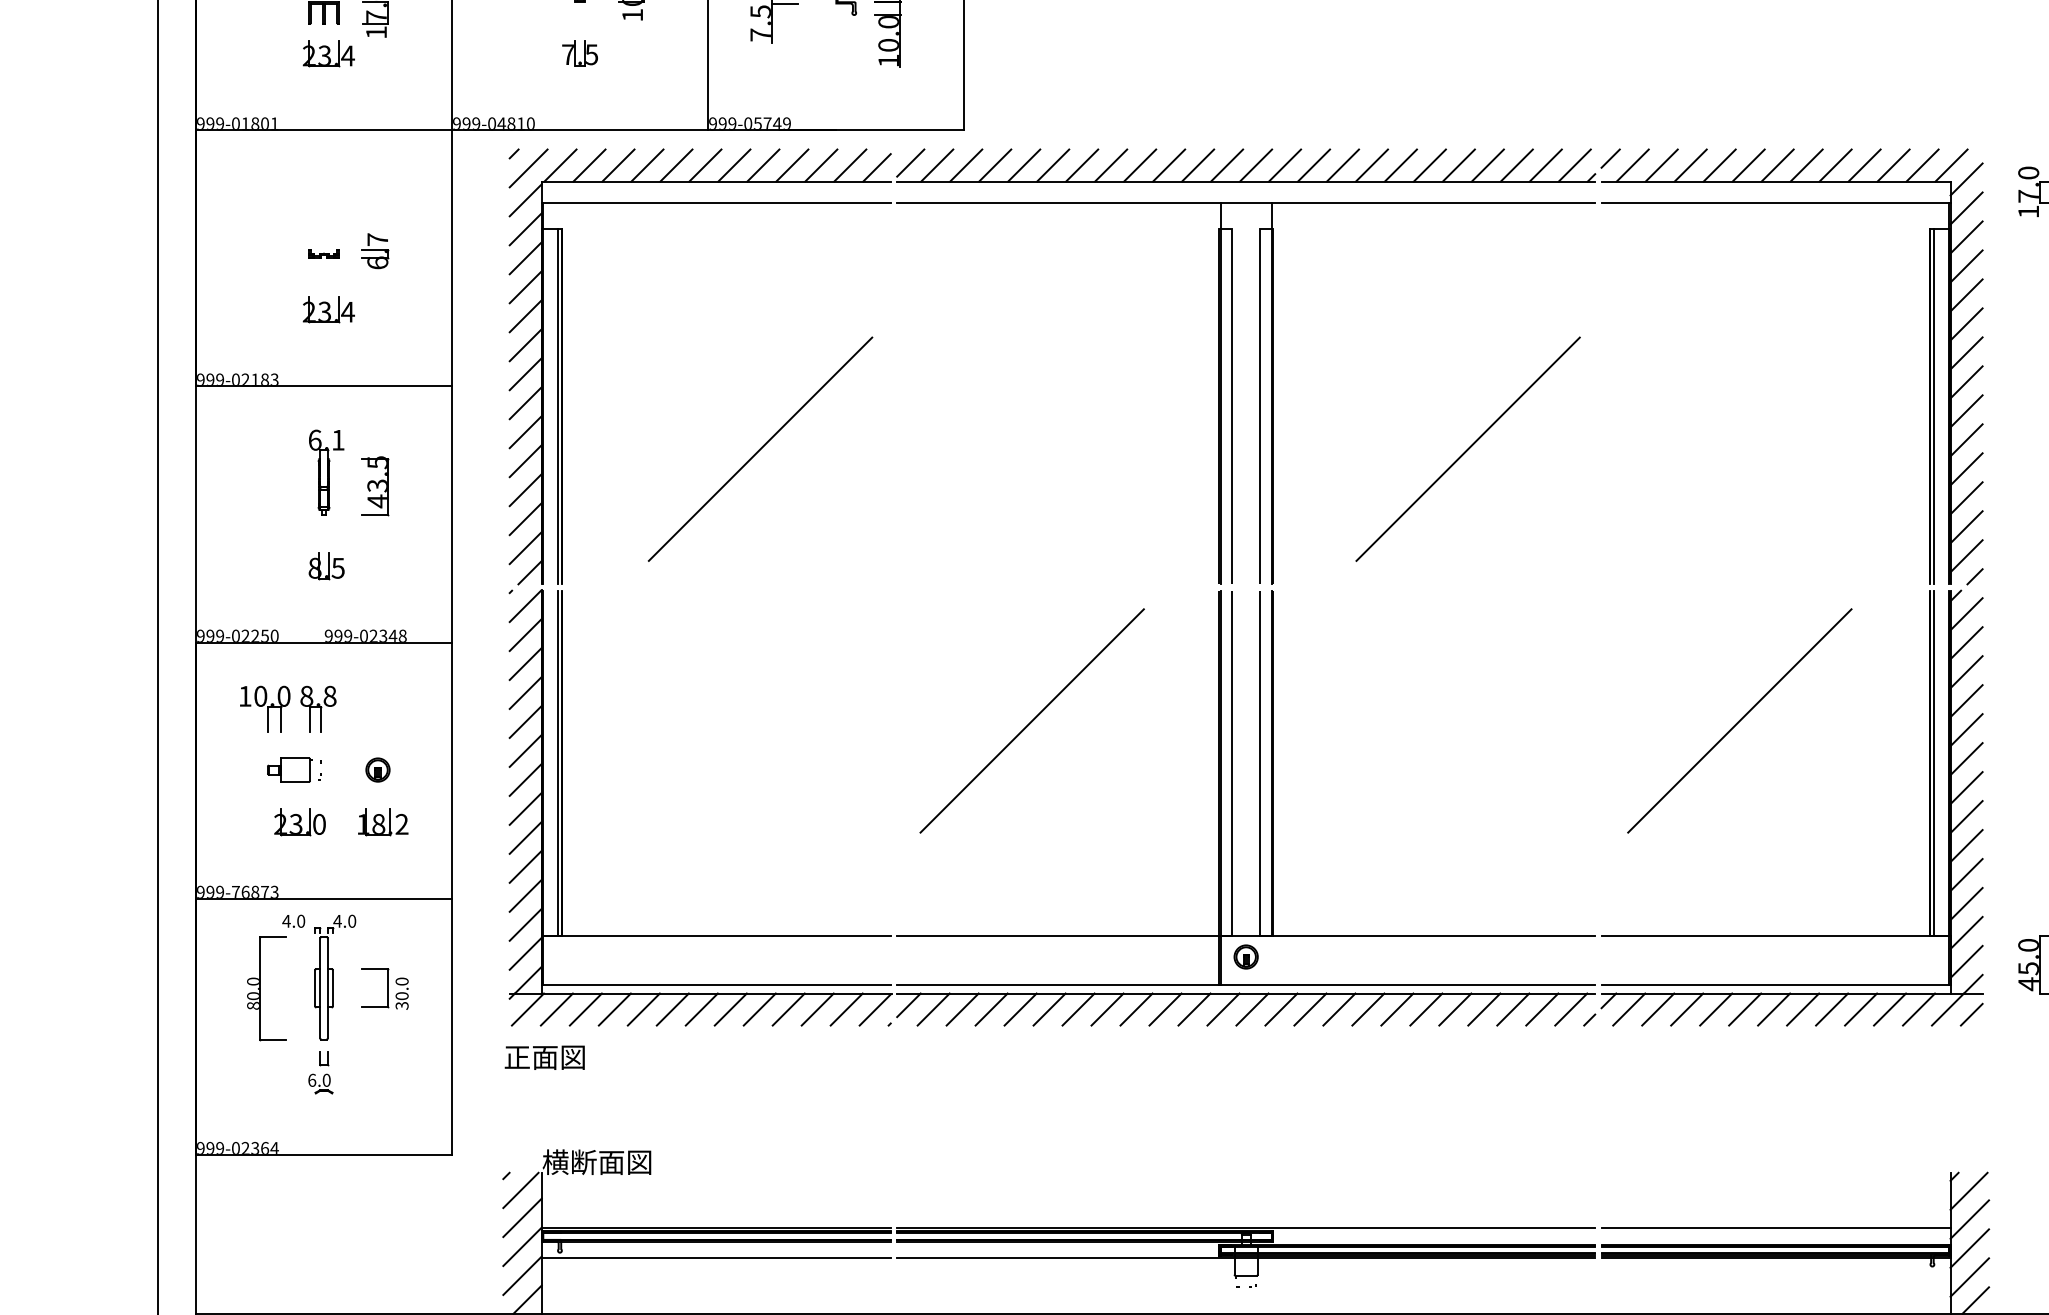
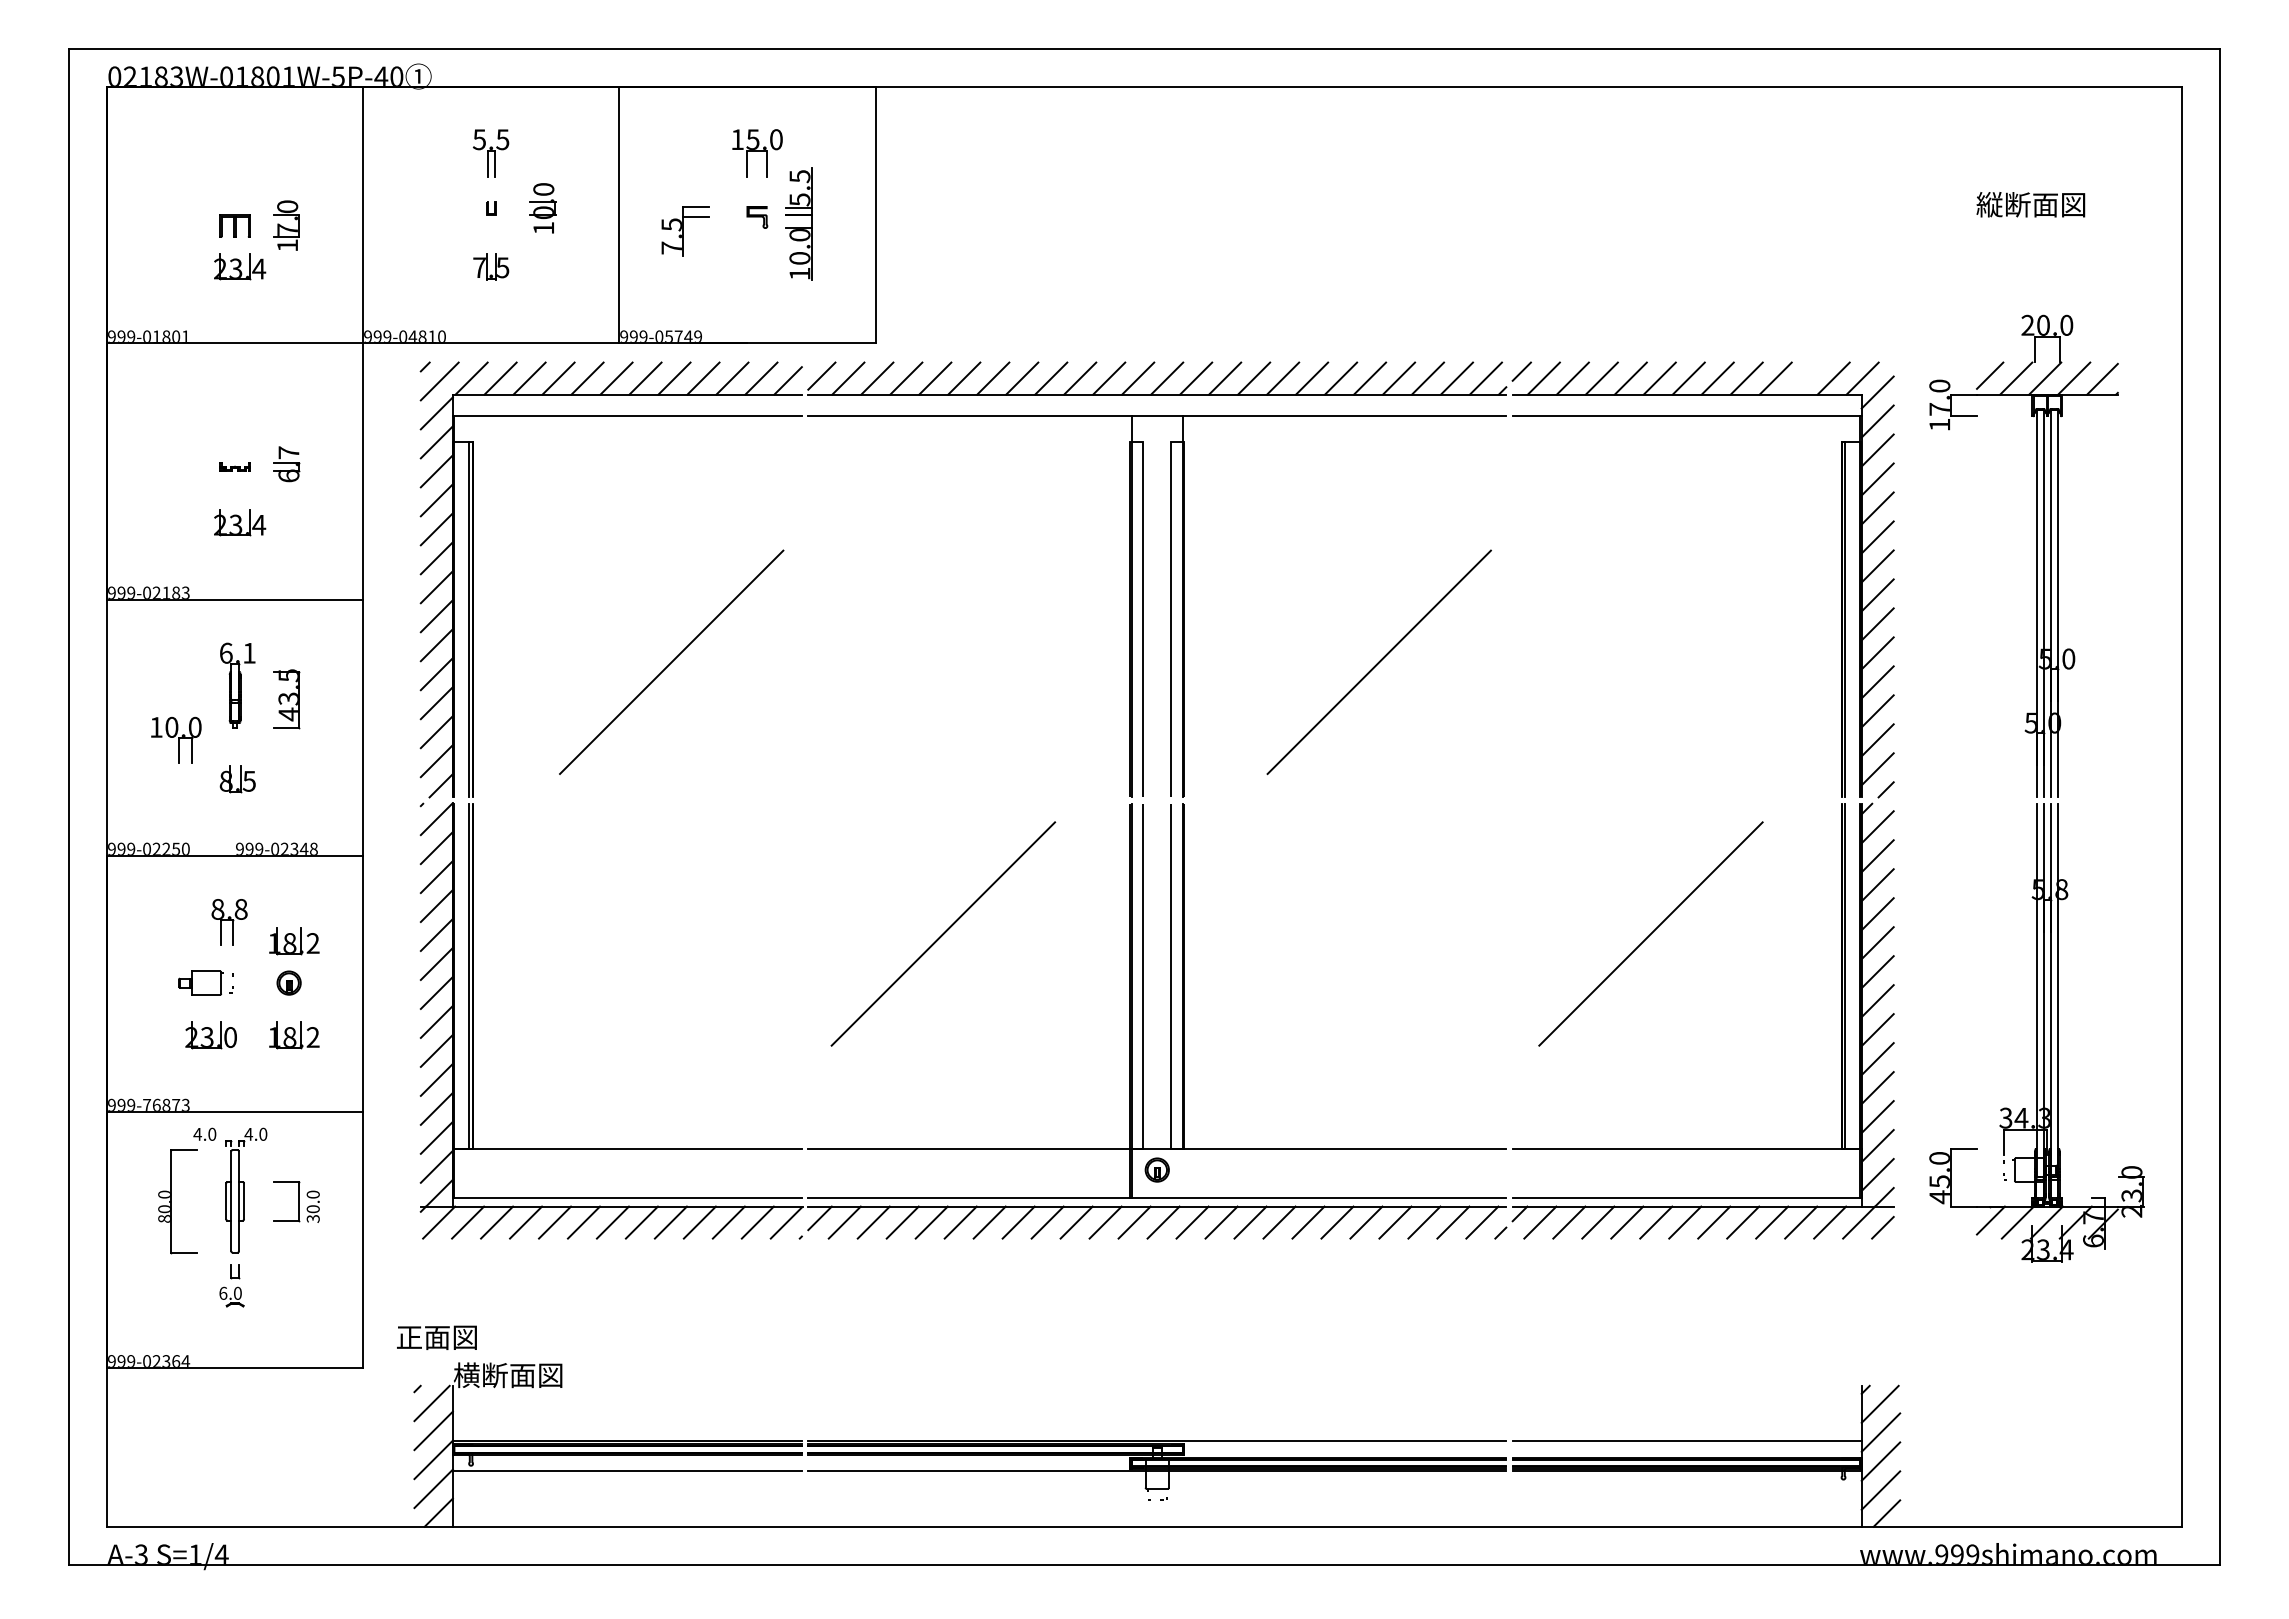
line: (1893, 165) -> (1804, 378), removed
part: (265, 708) -> (176, 739), moved
part: (383, 728) -> (294, 941), added
text: (544, 1057) -> (436, 1337), moved

